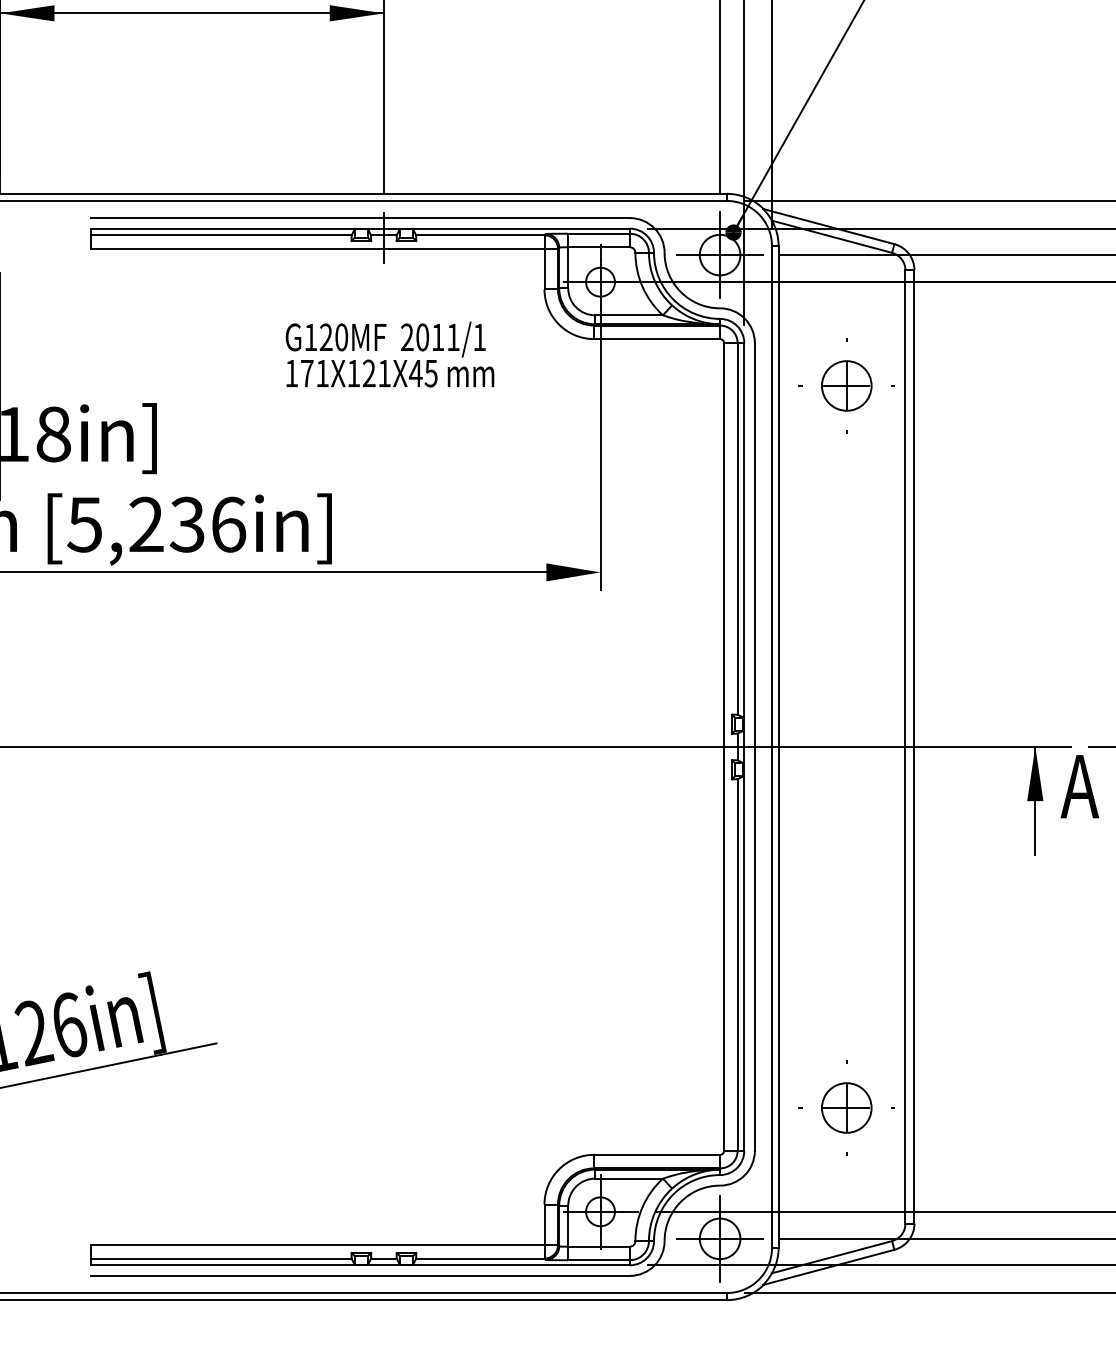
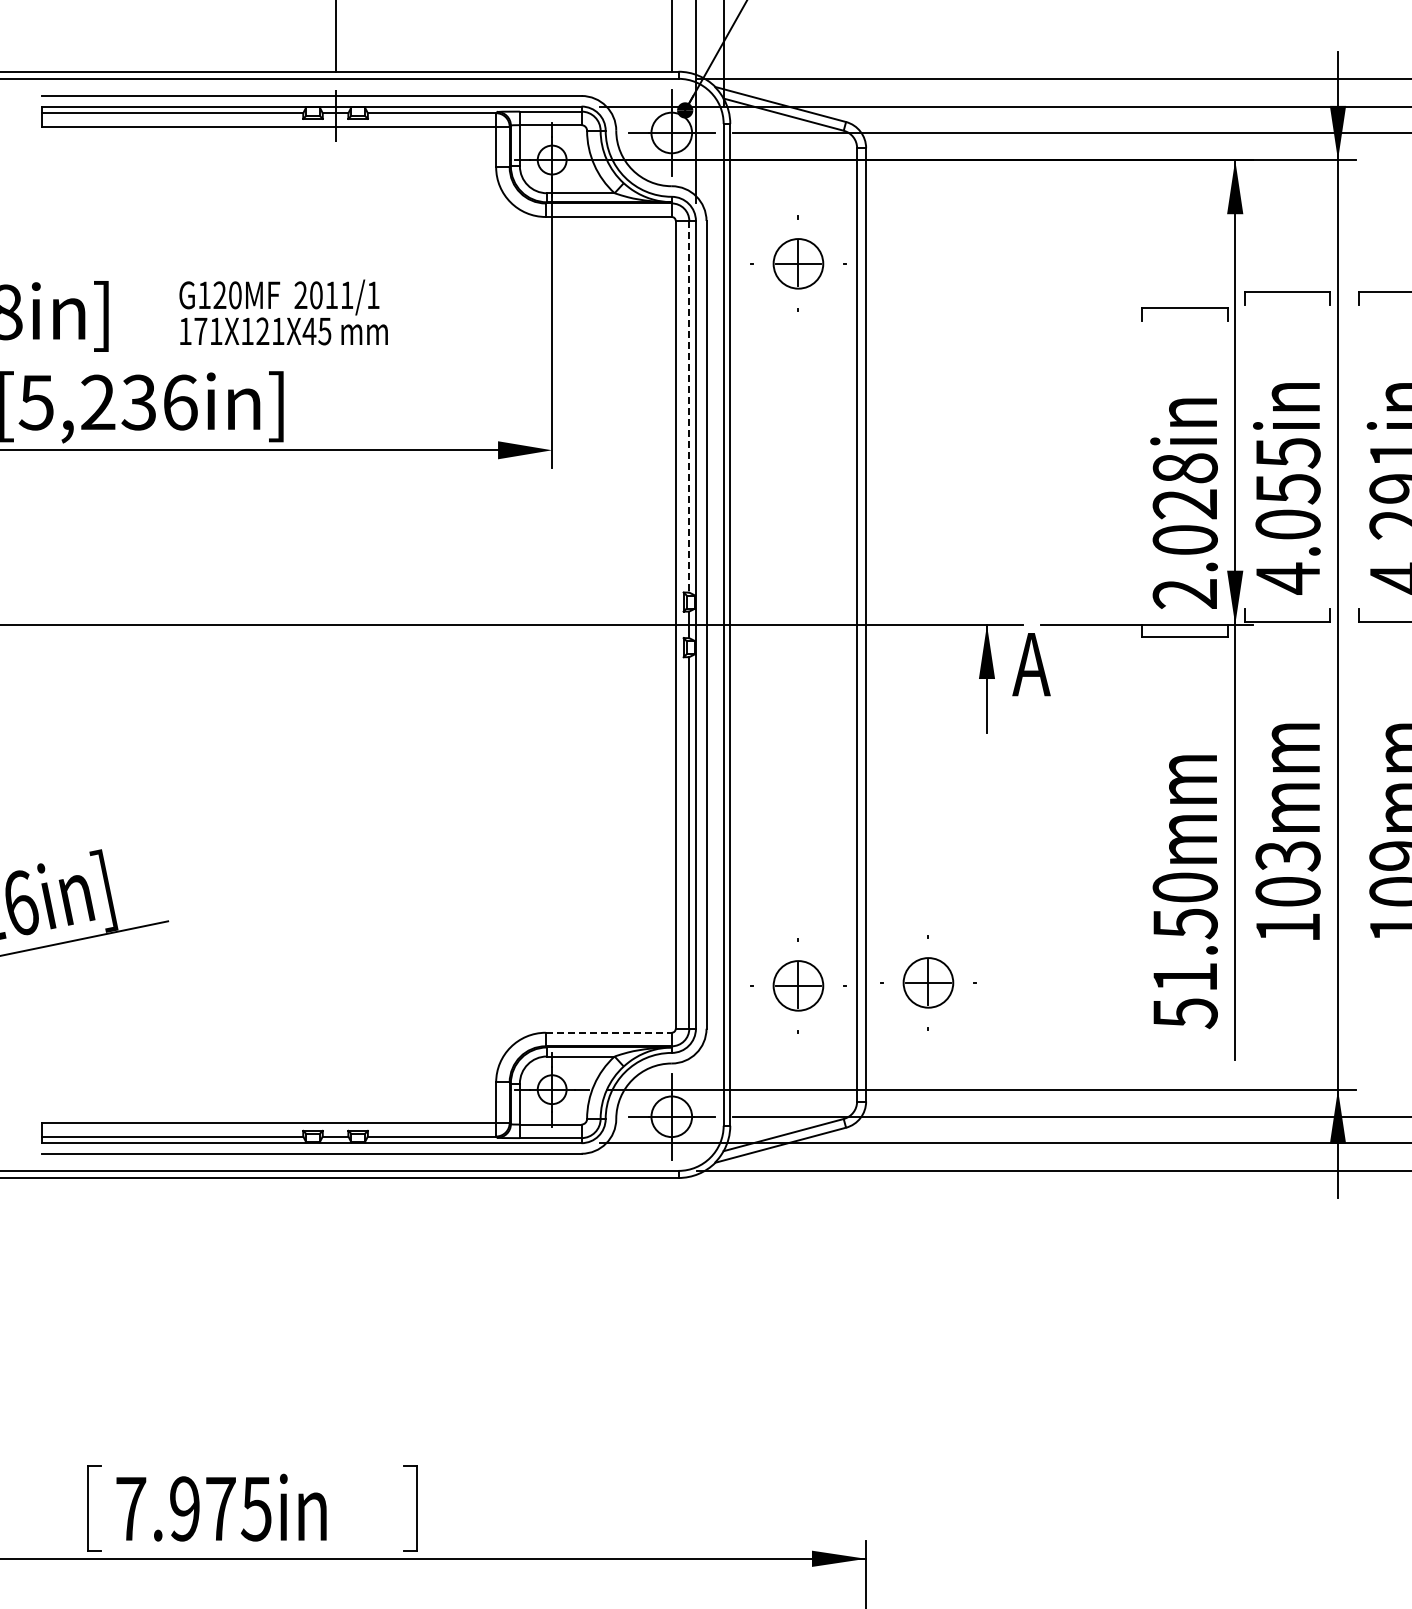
text: (389, 354) -> (283, 312), moved
line: (737, 528) -> (689, 406), solid -> dashed
part: (976, 1104) -> (928, 982), added
line: (656, 1154) -> (608, 1032), solid -> dashed

